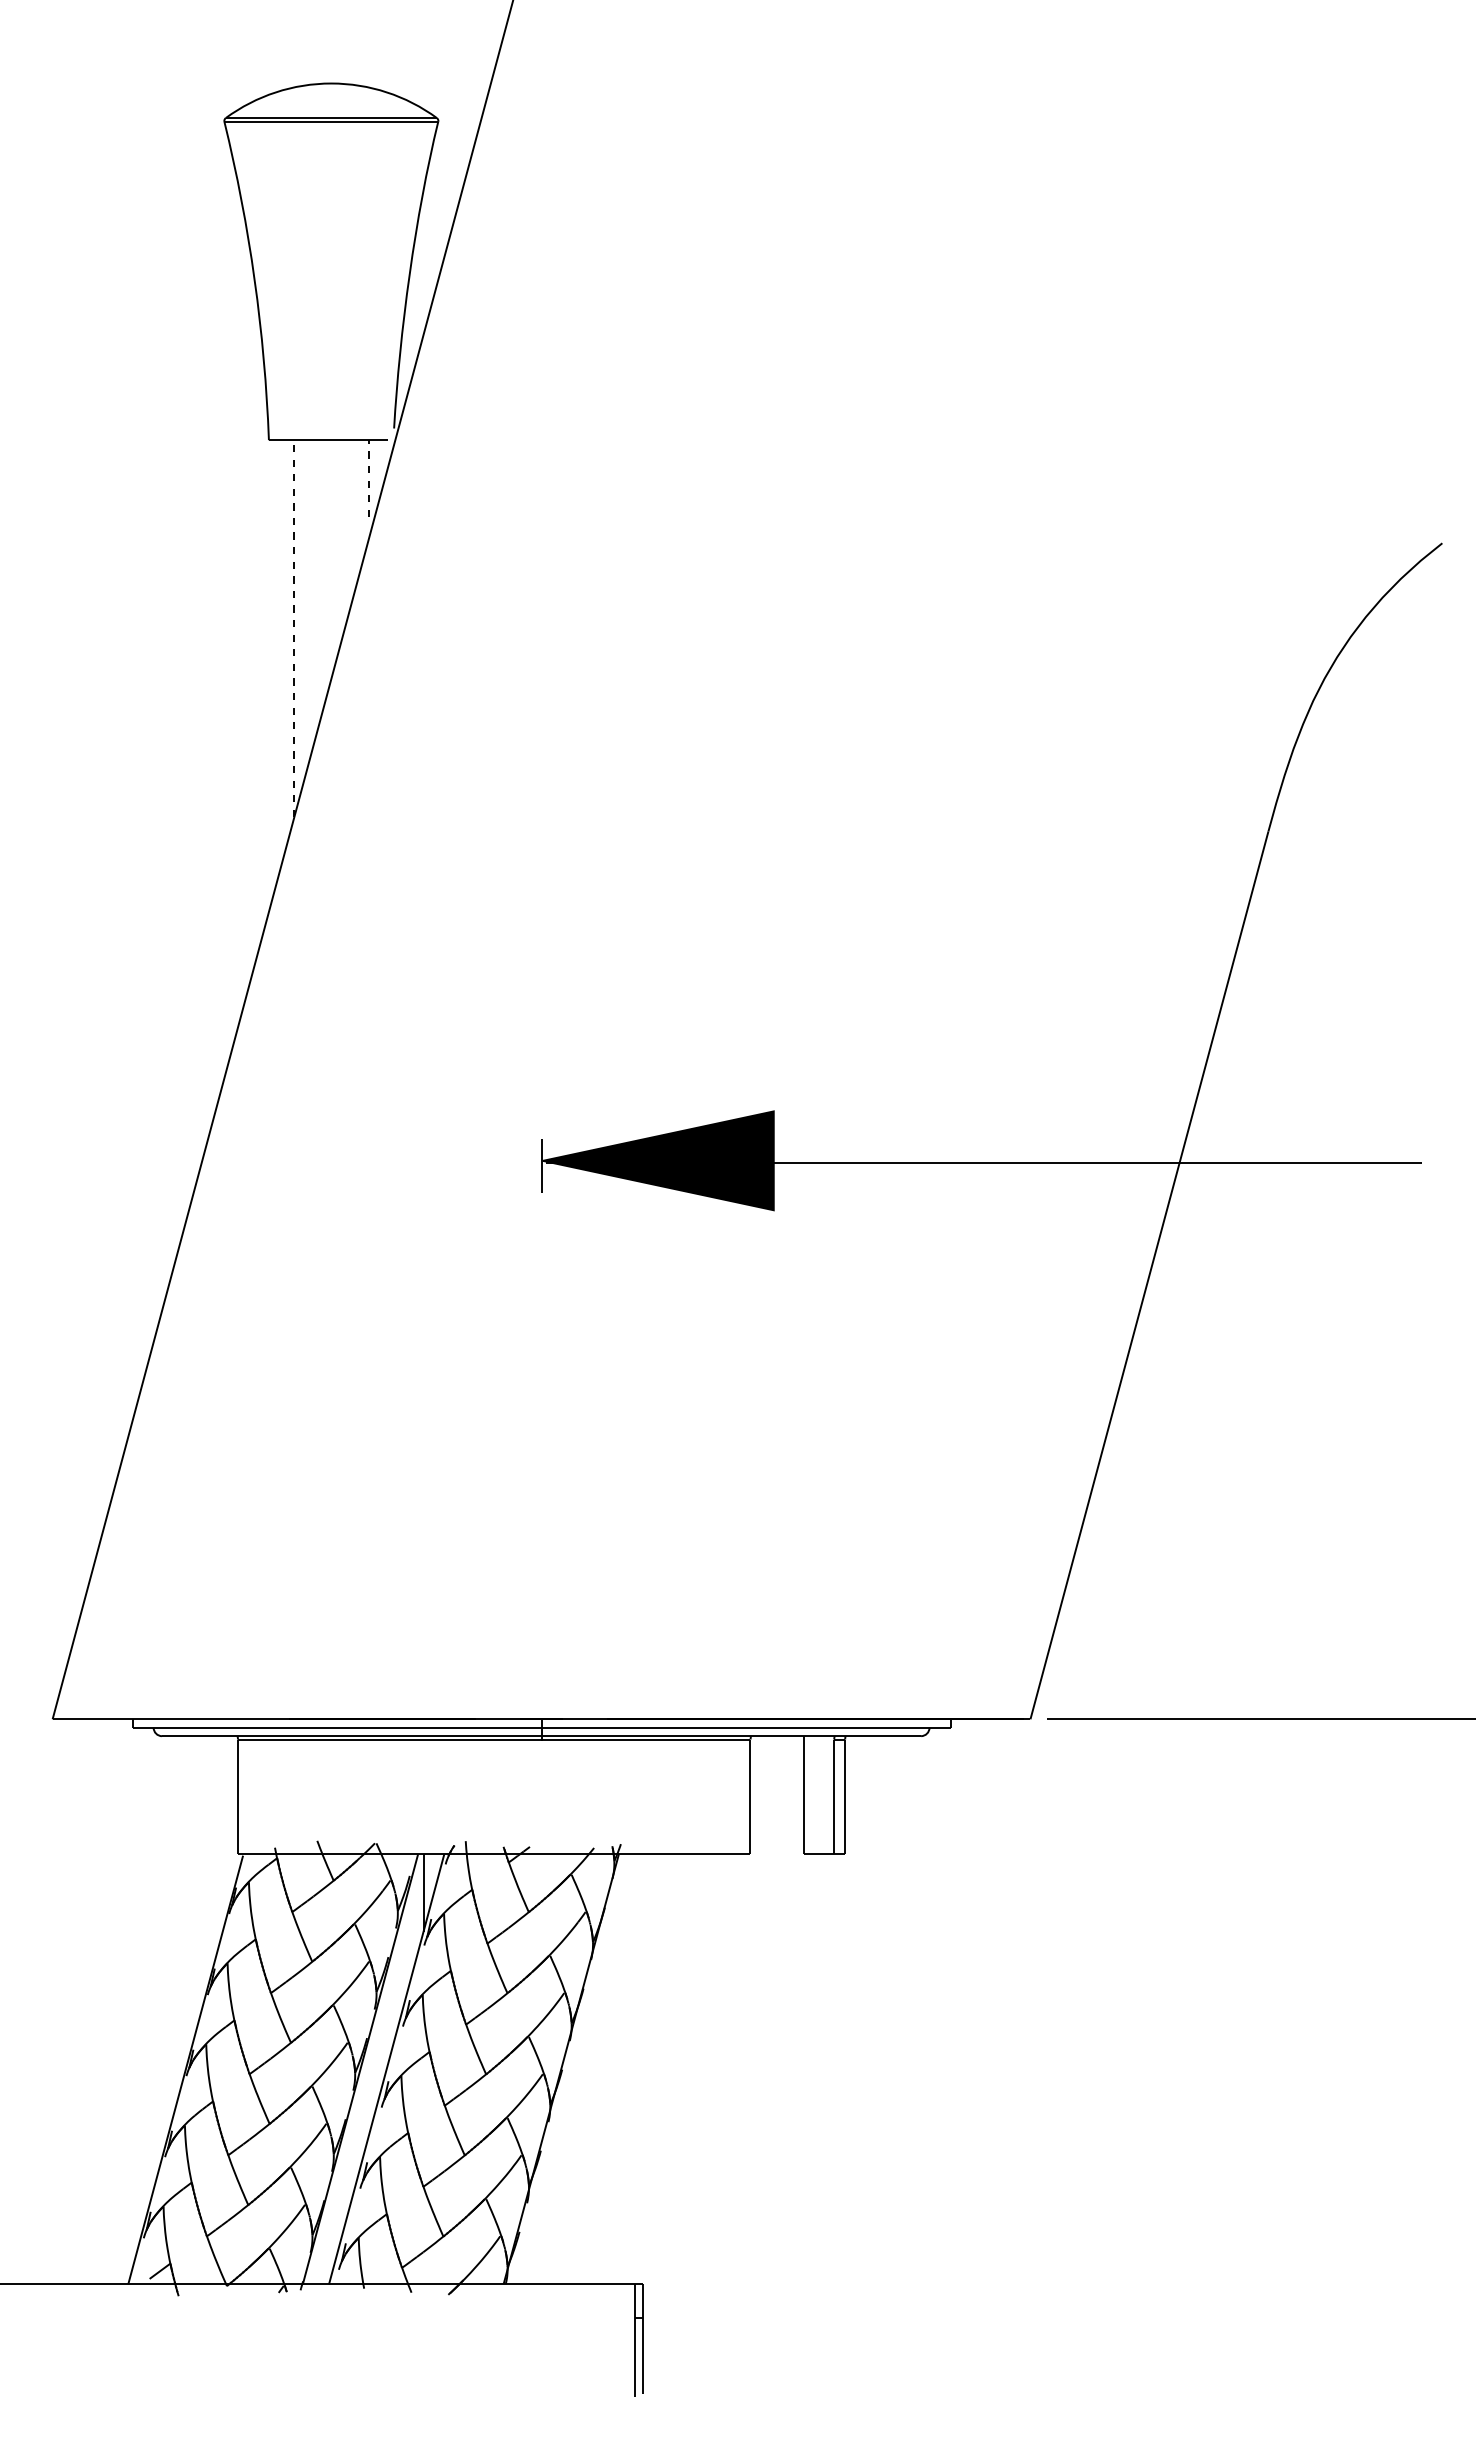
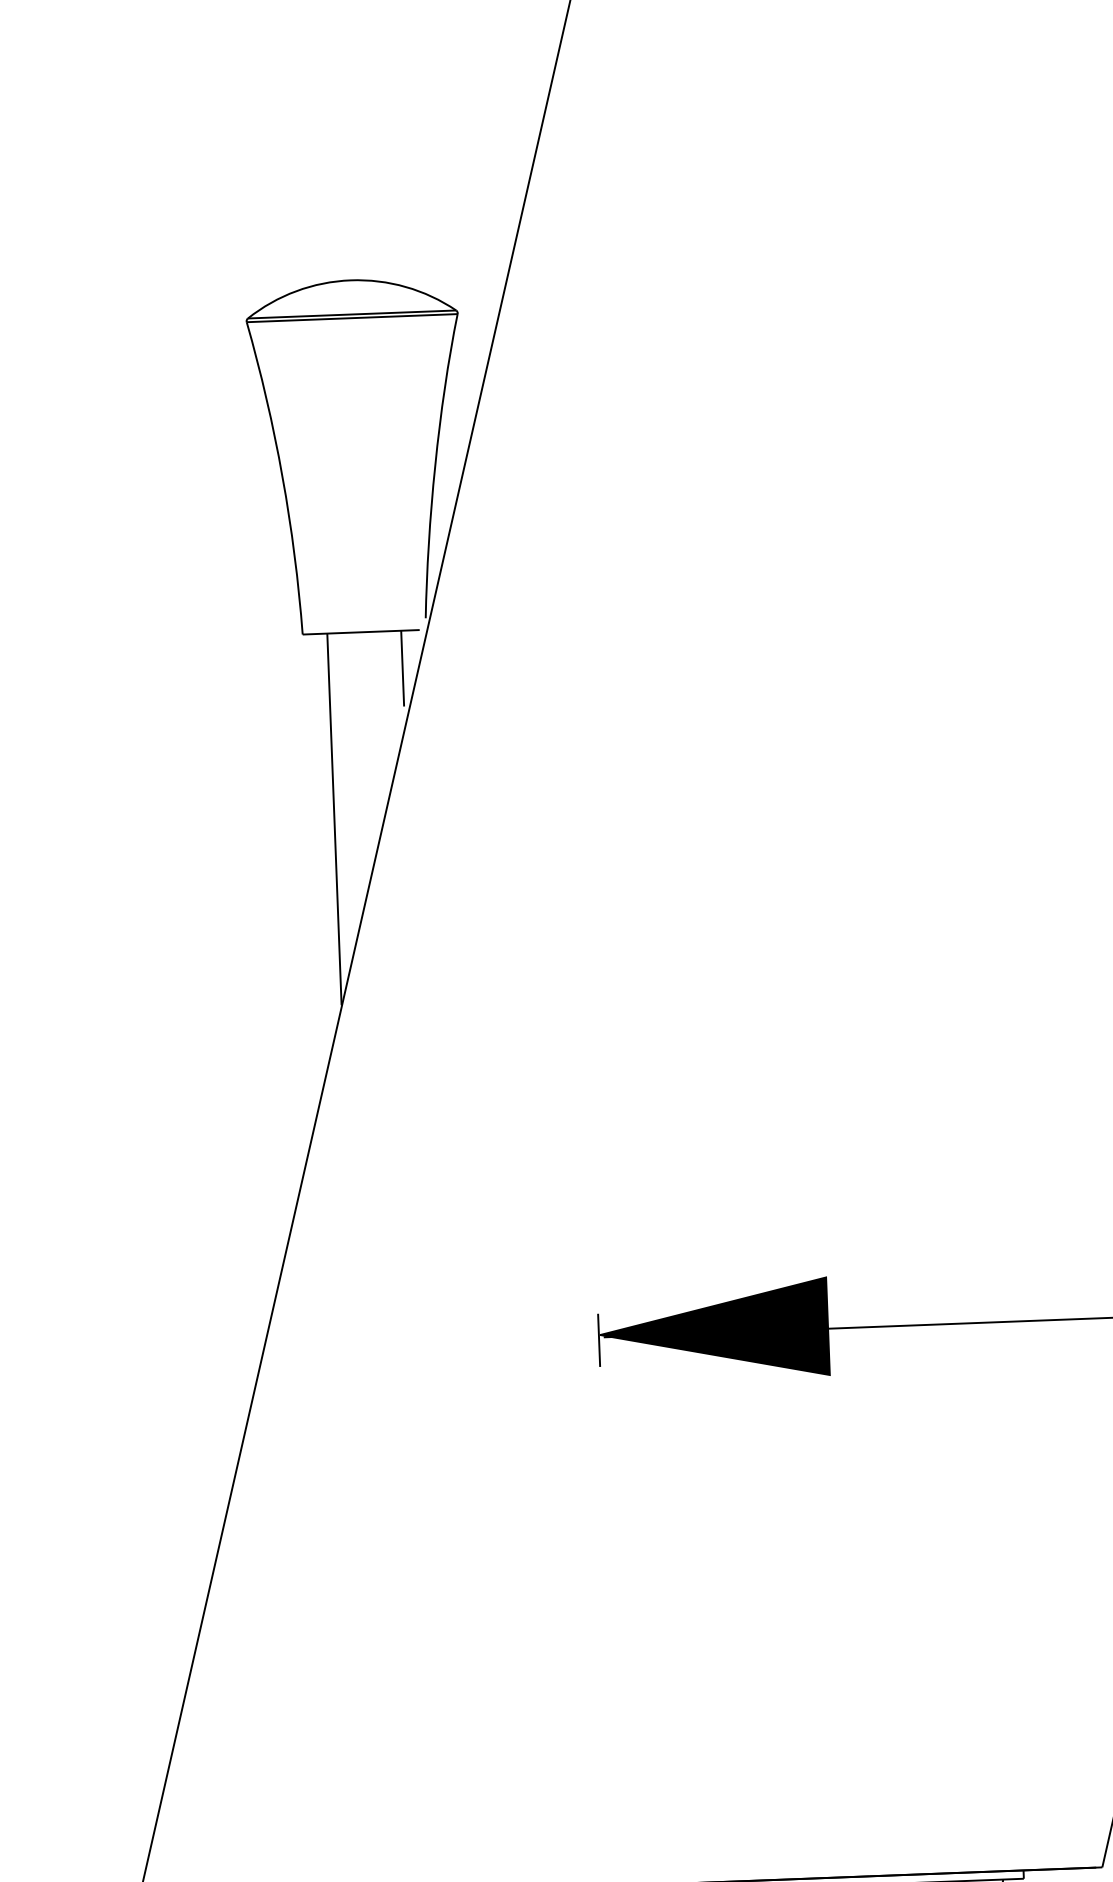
line: (368, 478) -> (402, 668), dashed -> solid
line: (293, 628) -> (334, 819), dashed -> solid

